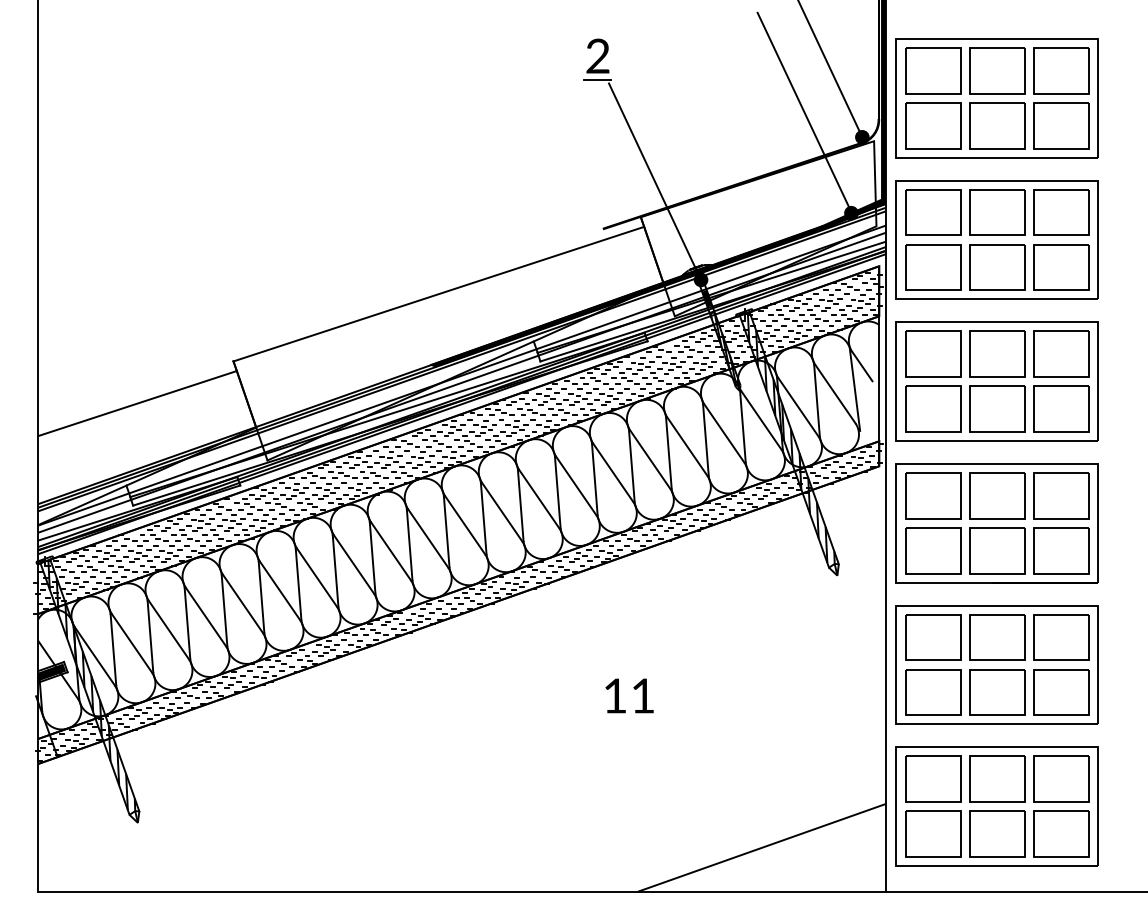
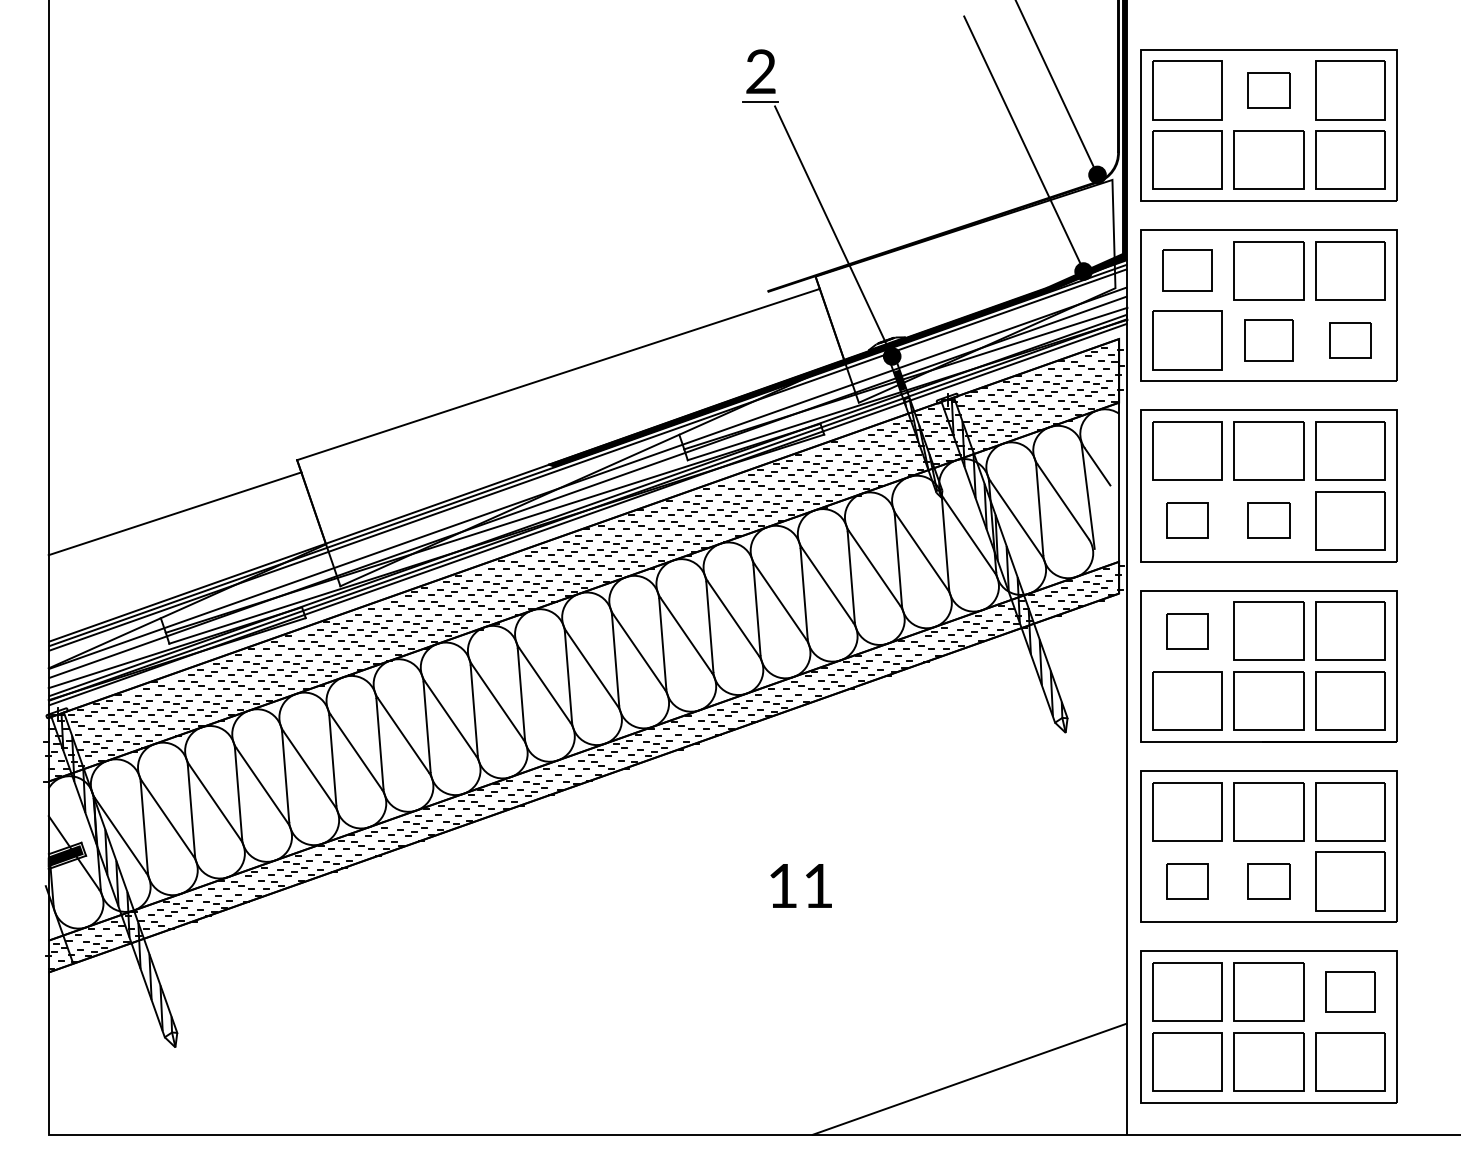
part: (996, 70) -> (1268, 90), size x0.6
part: (933, 212) -> (1187, 270), size x0.7
part: (996, 267) -> (1268, 340), size x0.7
part: (1061, 267) -> (1350, 340), size x0.6
part: (933, 408) -> (1187, 520), size x0.6
part: (996, 408) -> (1268, 520), size x0.6
part: (933, 495) -> (1187, 630), size x0.6
part: (933, 692) -> (1187, 881), size x0.6
part: (996, 692) -> (1268, 881), size x0.6
part: (1061, 778) -> (1350, 991), size x0.7

